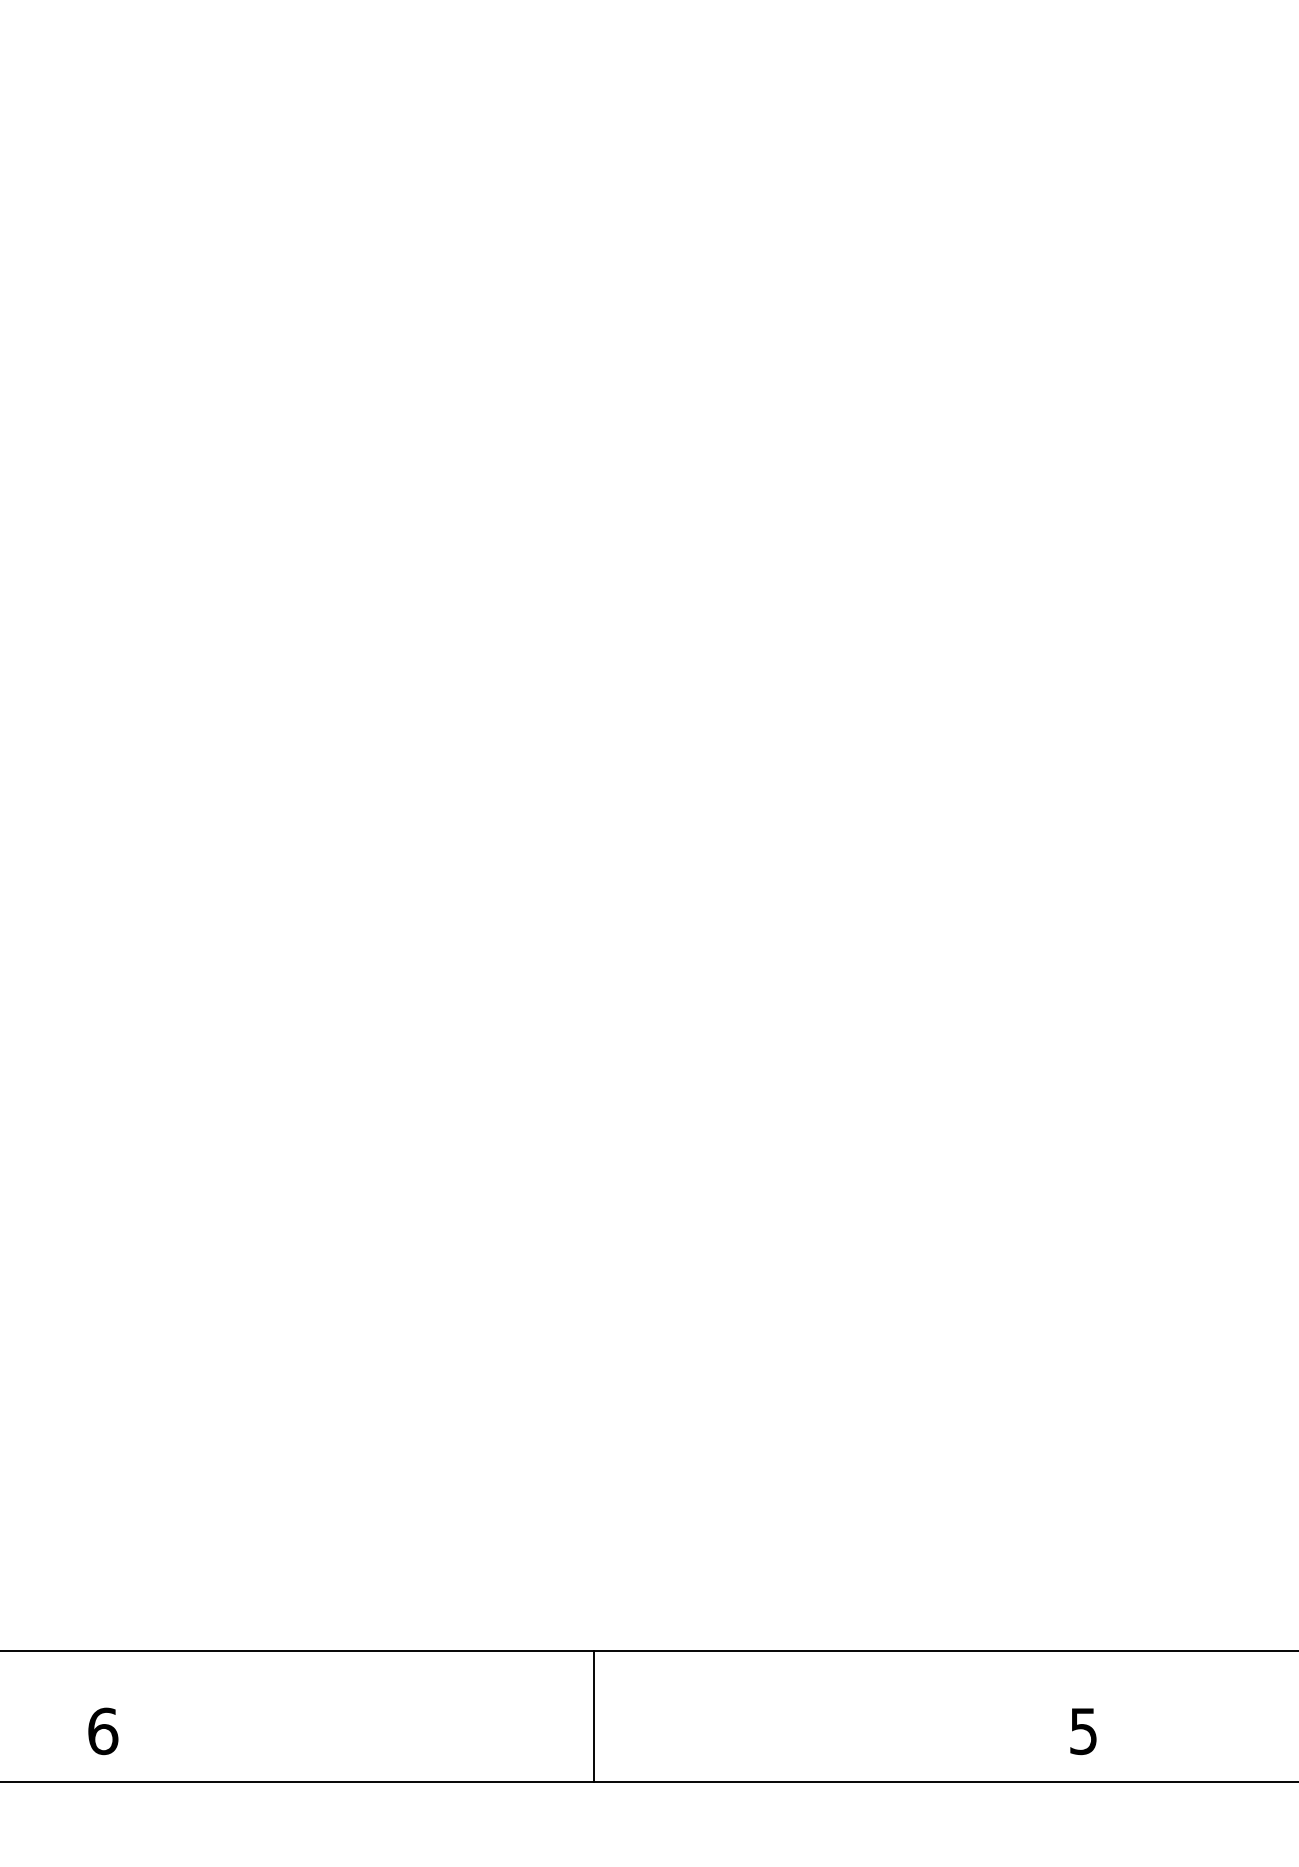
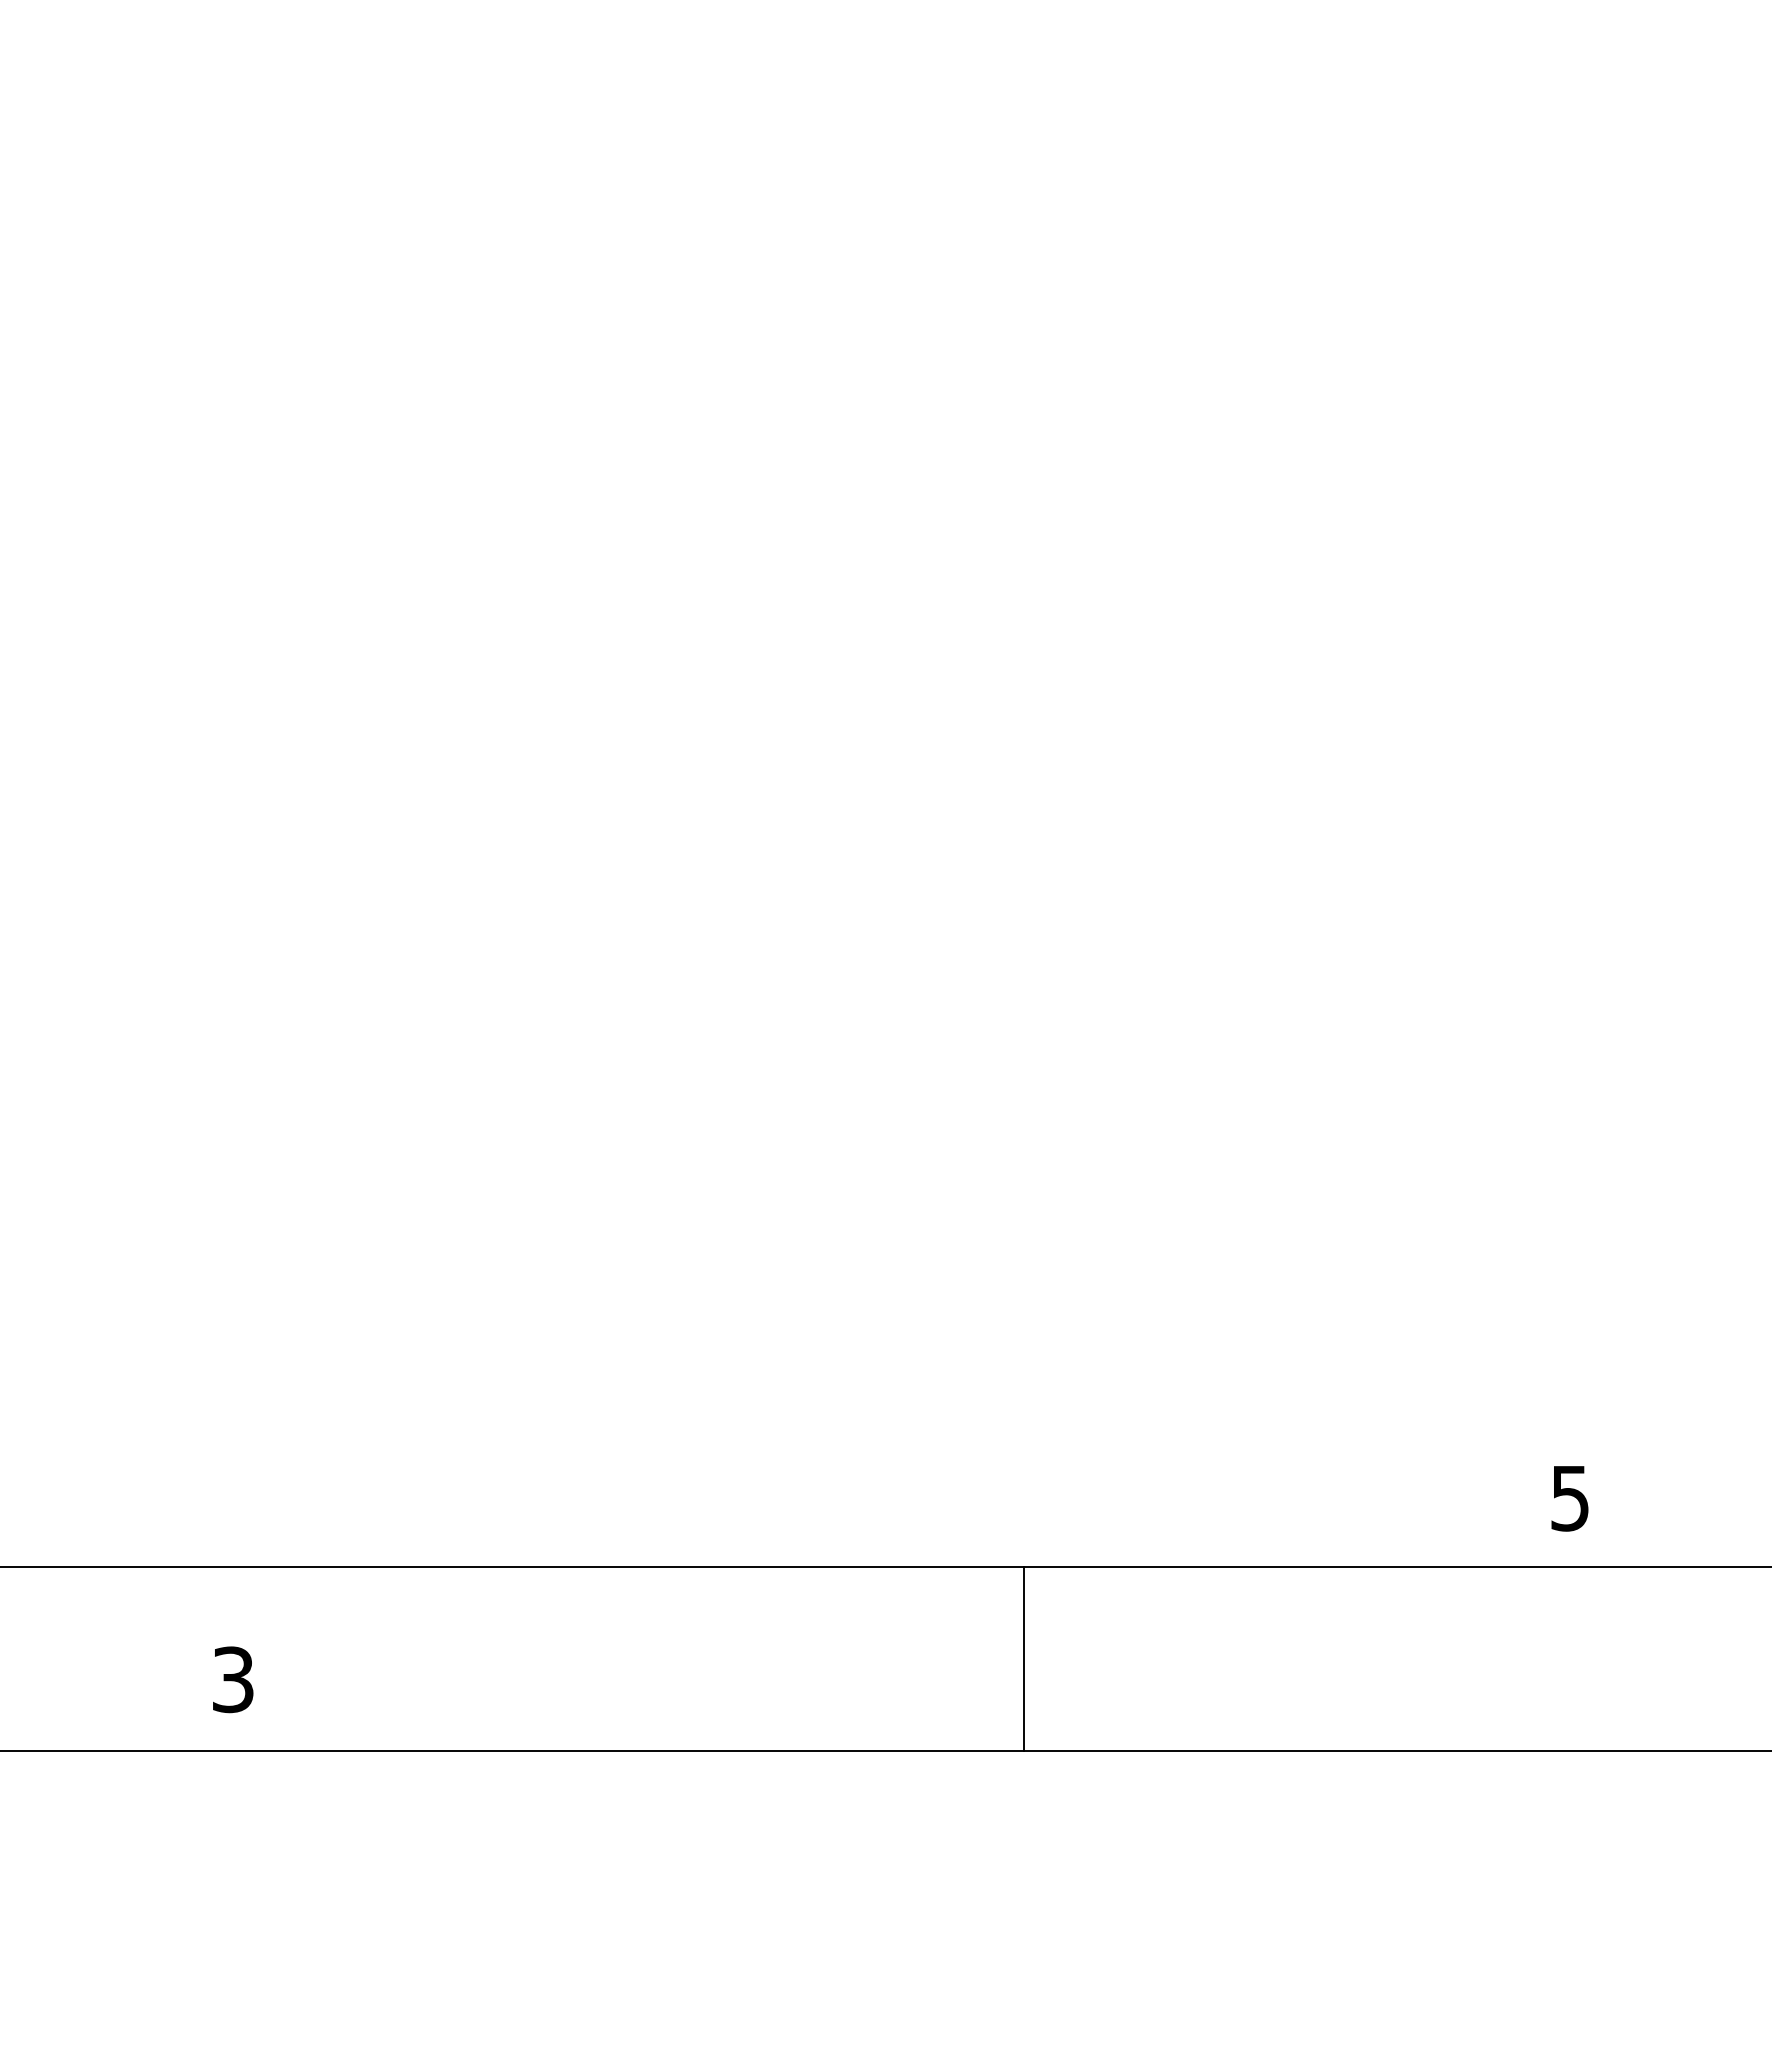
line: (593, 1716) -> (1024, 1658), moved
text: (103, 1731) -> (233, 1679), 6 -> 3
text: (1083, 1731) -> (1570, 1498), moved

